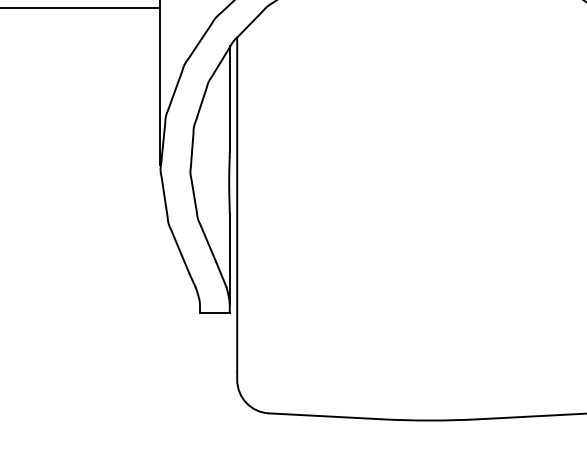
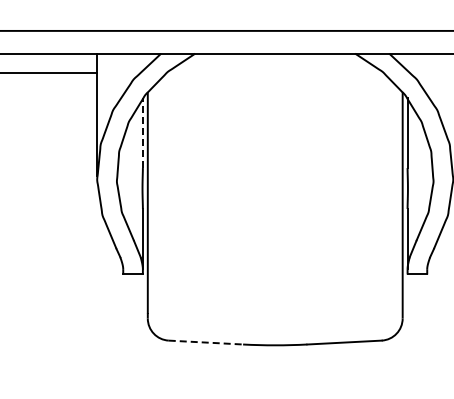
line: (229, 99) -> (142, 133), solid -> dashed
line: (326, 416) -> (206, 342), solid -> dashed

